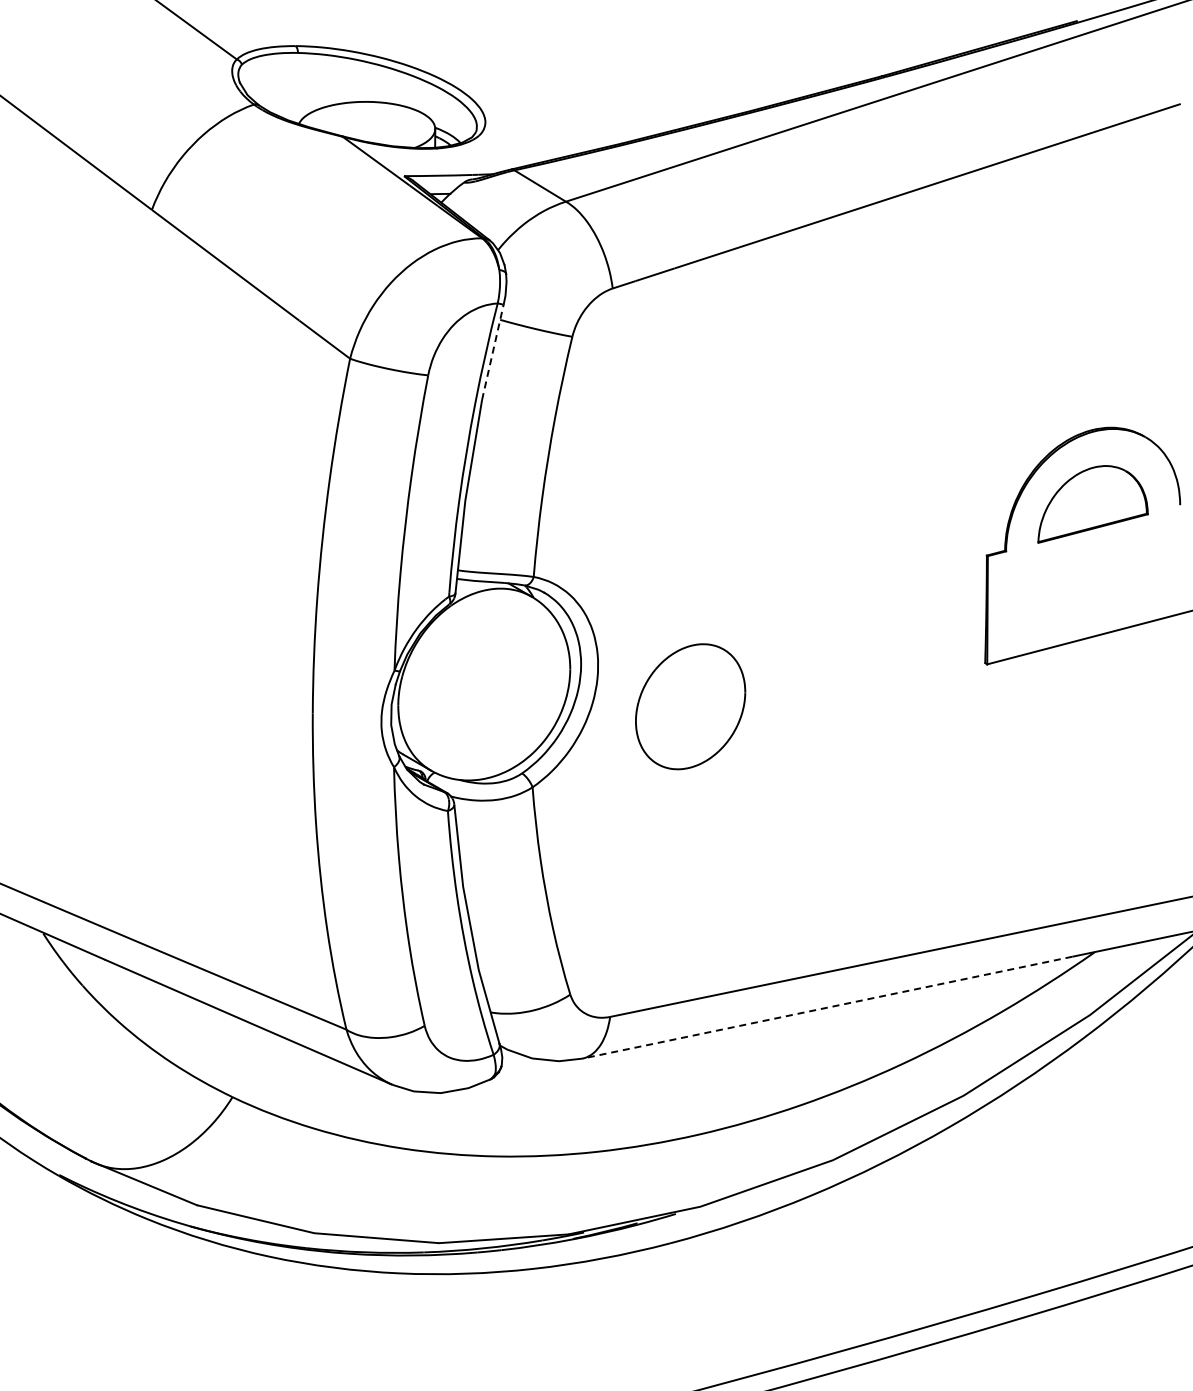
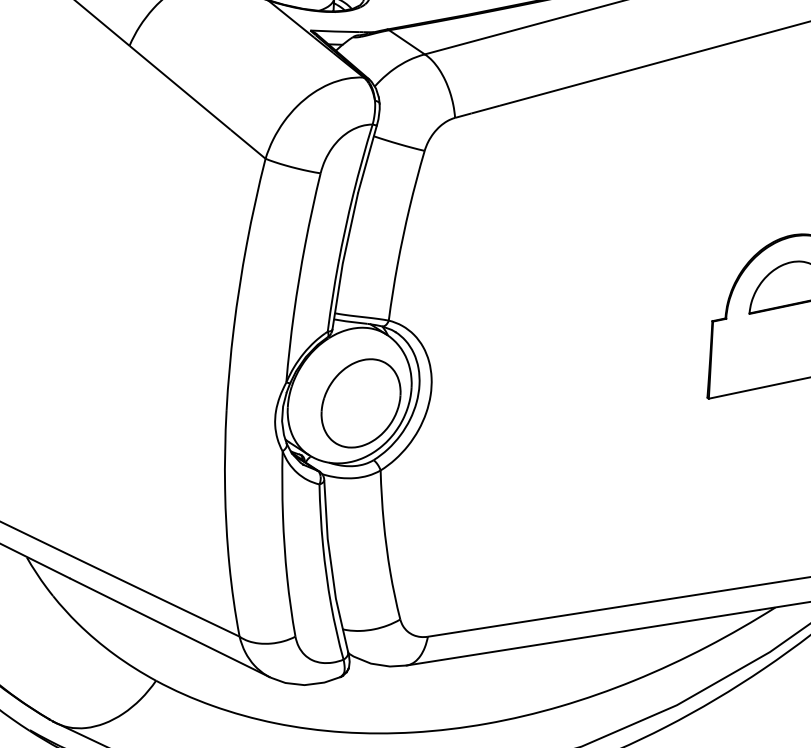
line: (493, 351) -> (367, 158), dashed -> solid
part: (690, 706) -> (361, 403), moved
line: (826, 1007) -> (582, 637), dashed -> solid

